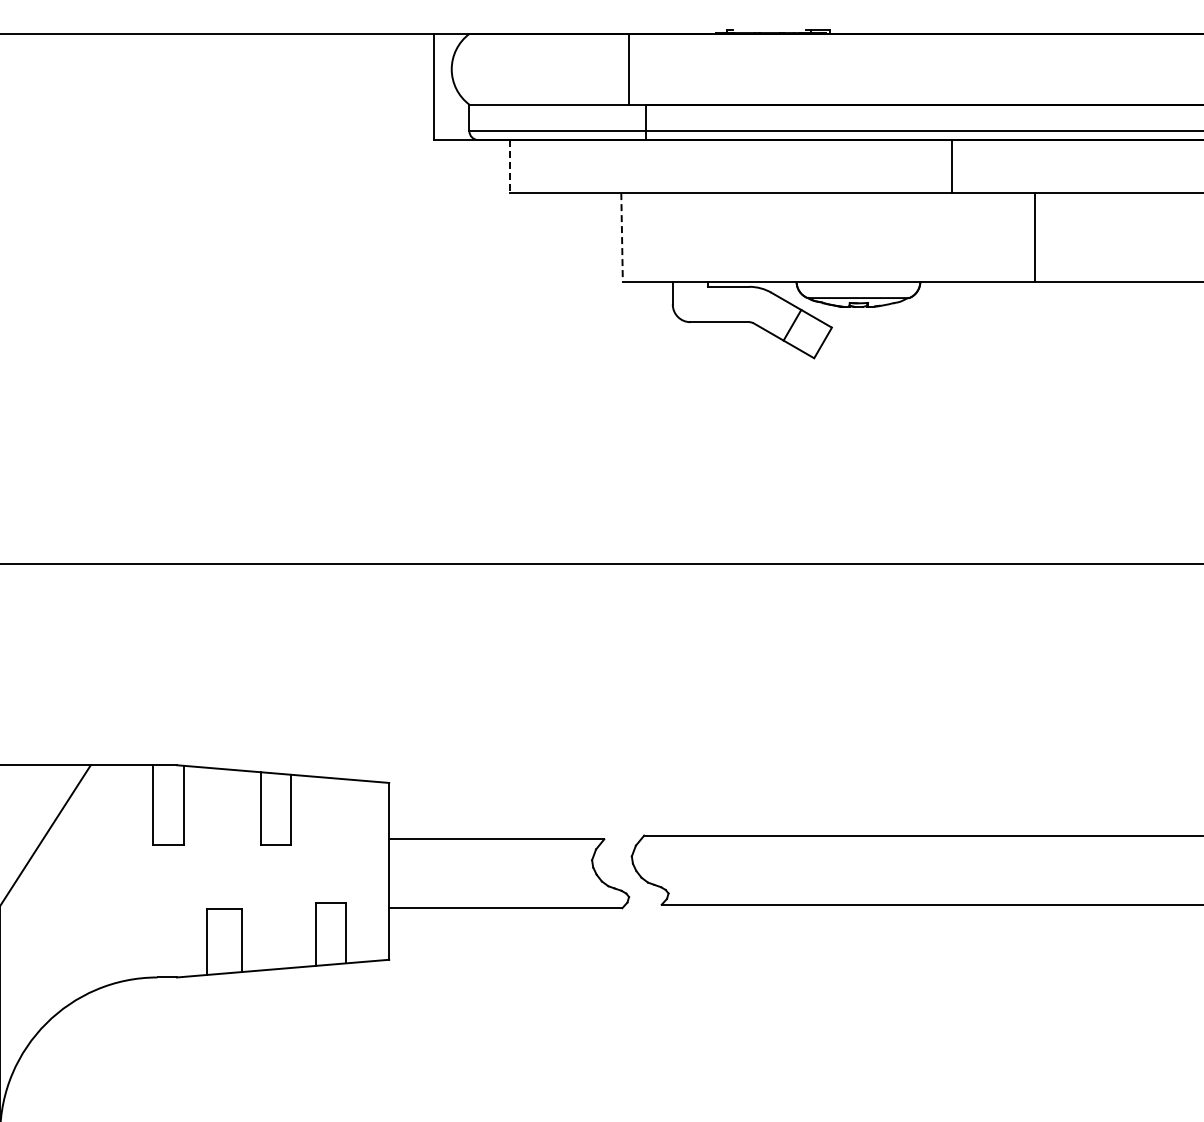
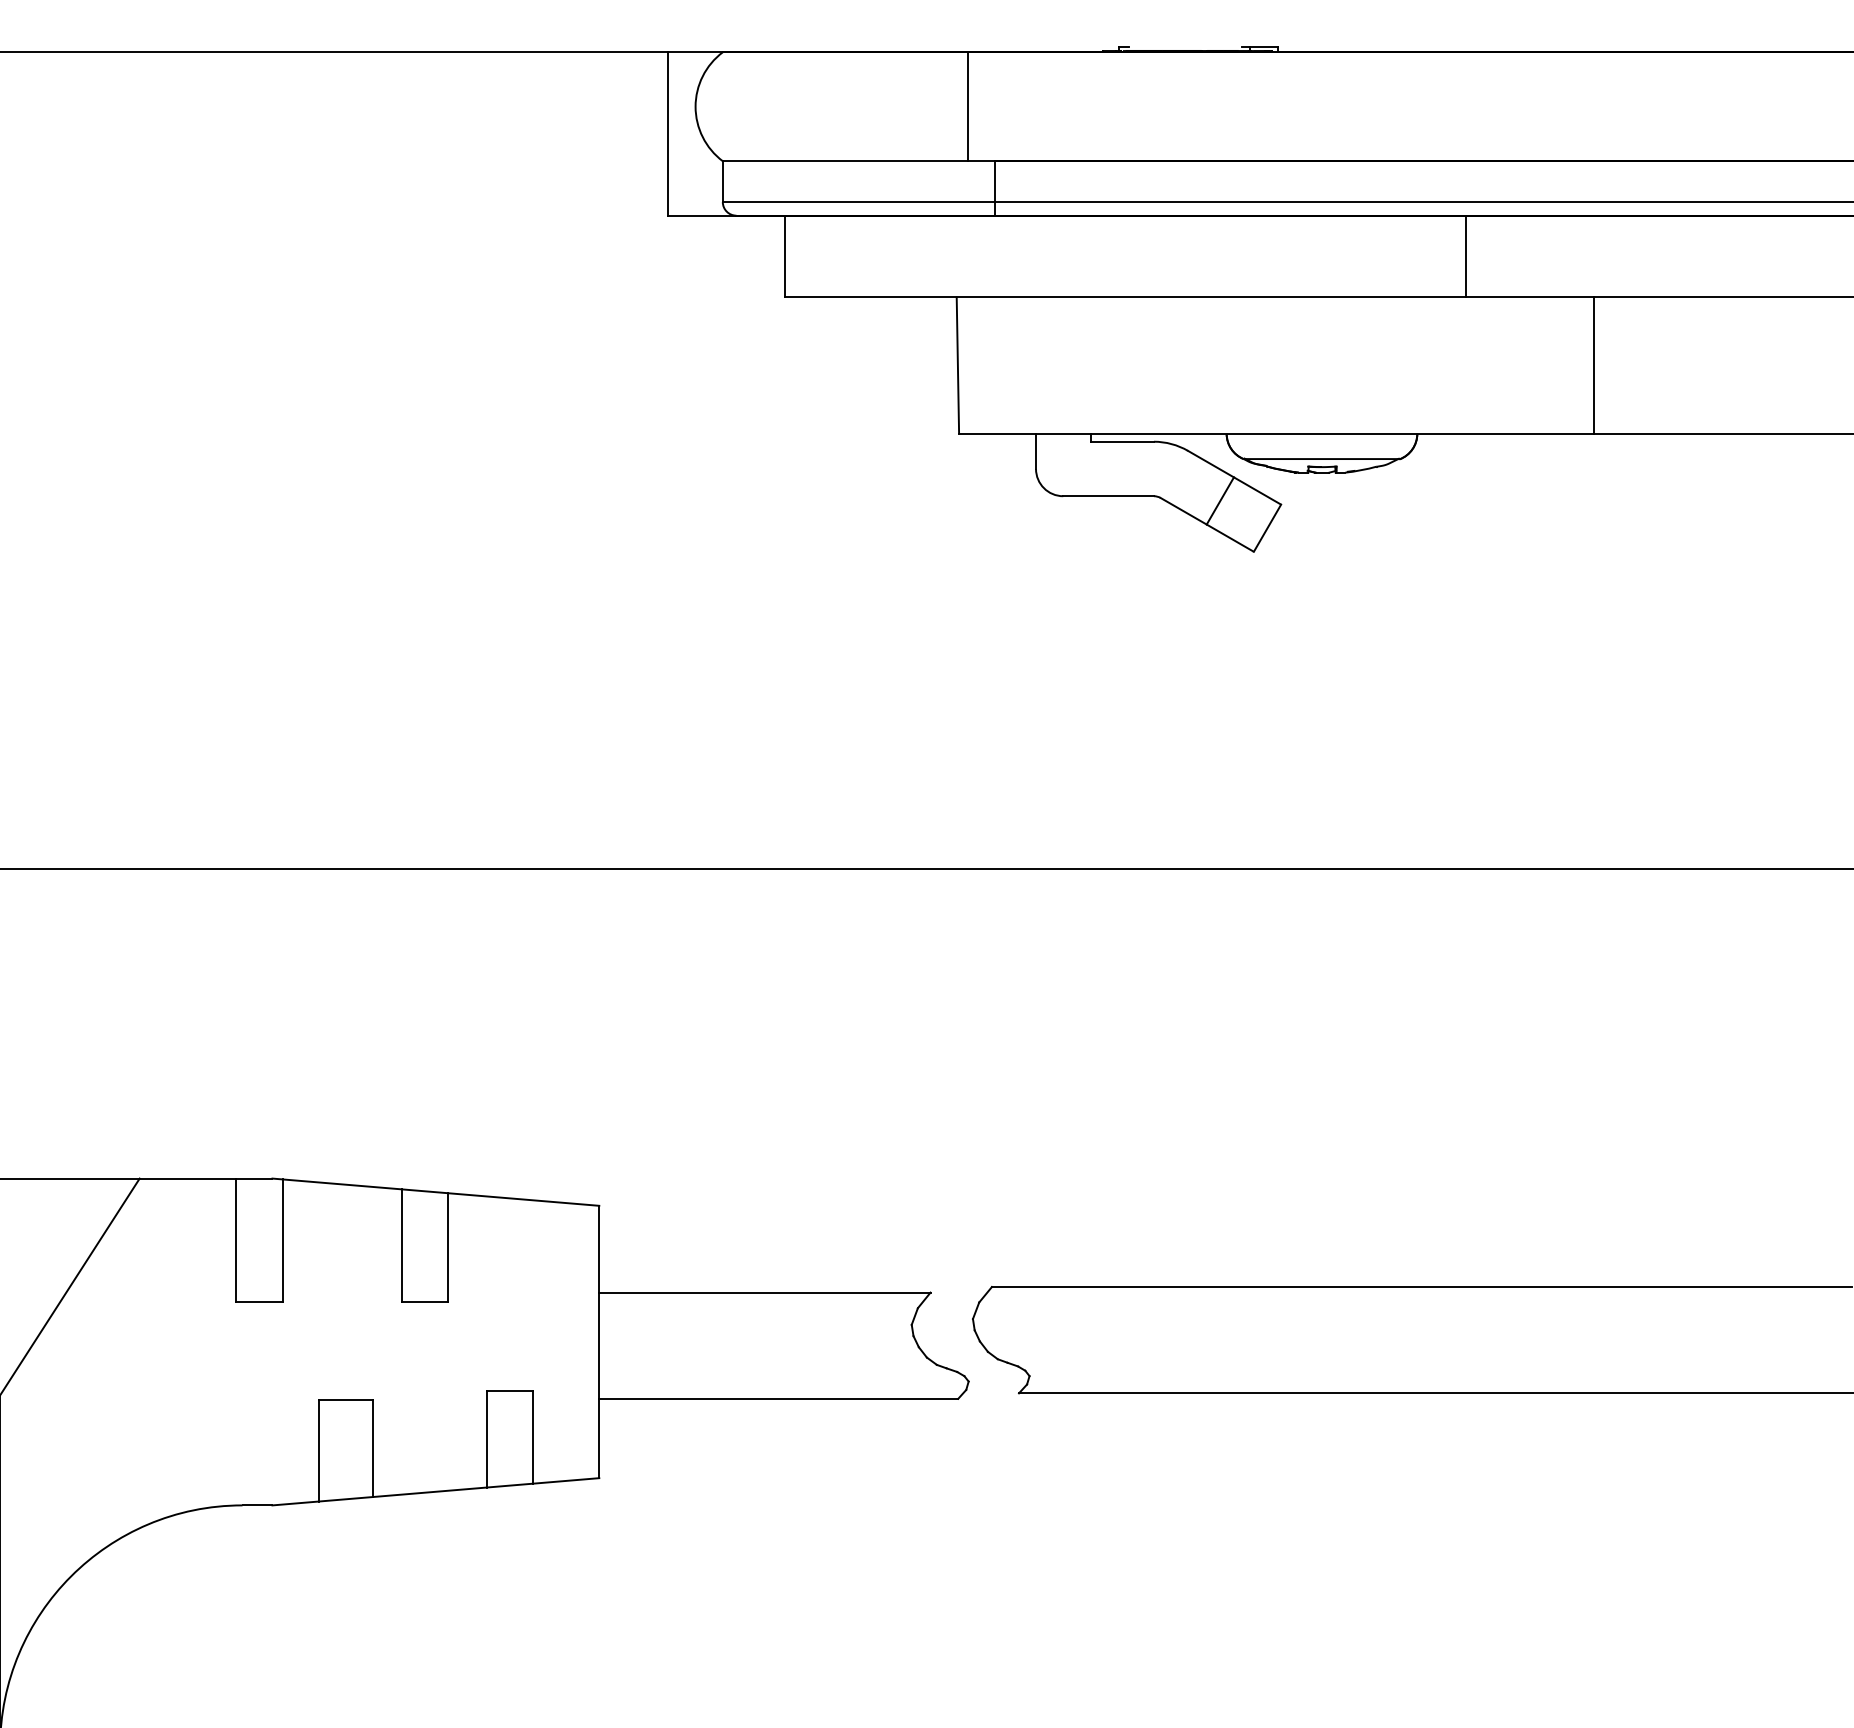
line: (510, 166) -> (786, 256), dashed -> solid
line: (622, 237) -> (958, 365), dashed -> solid

